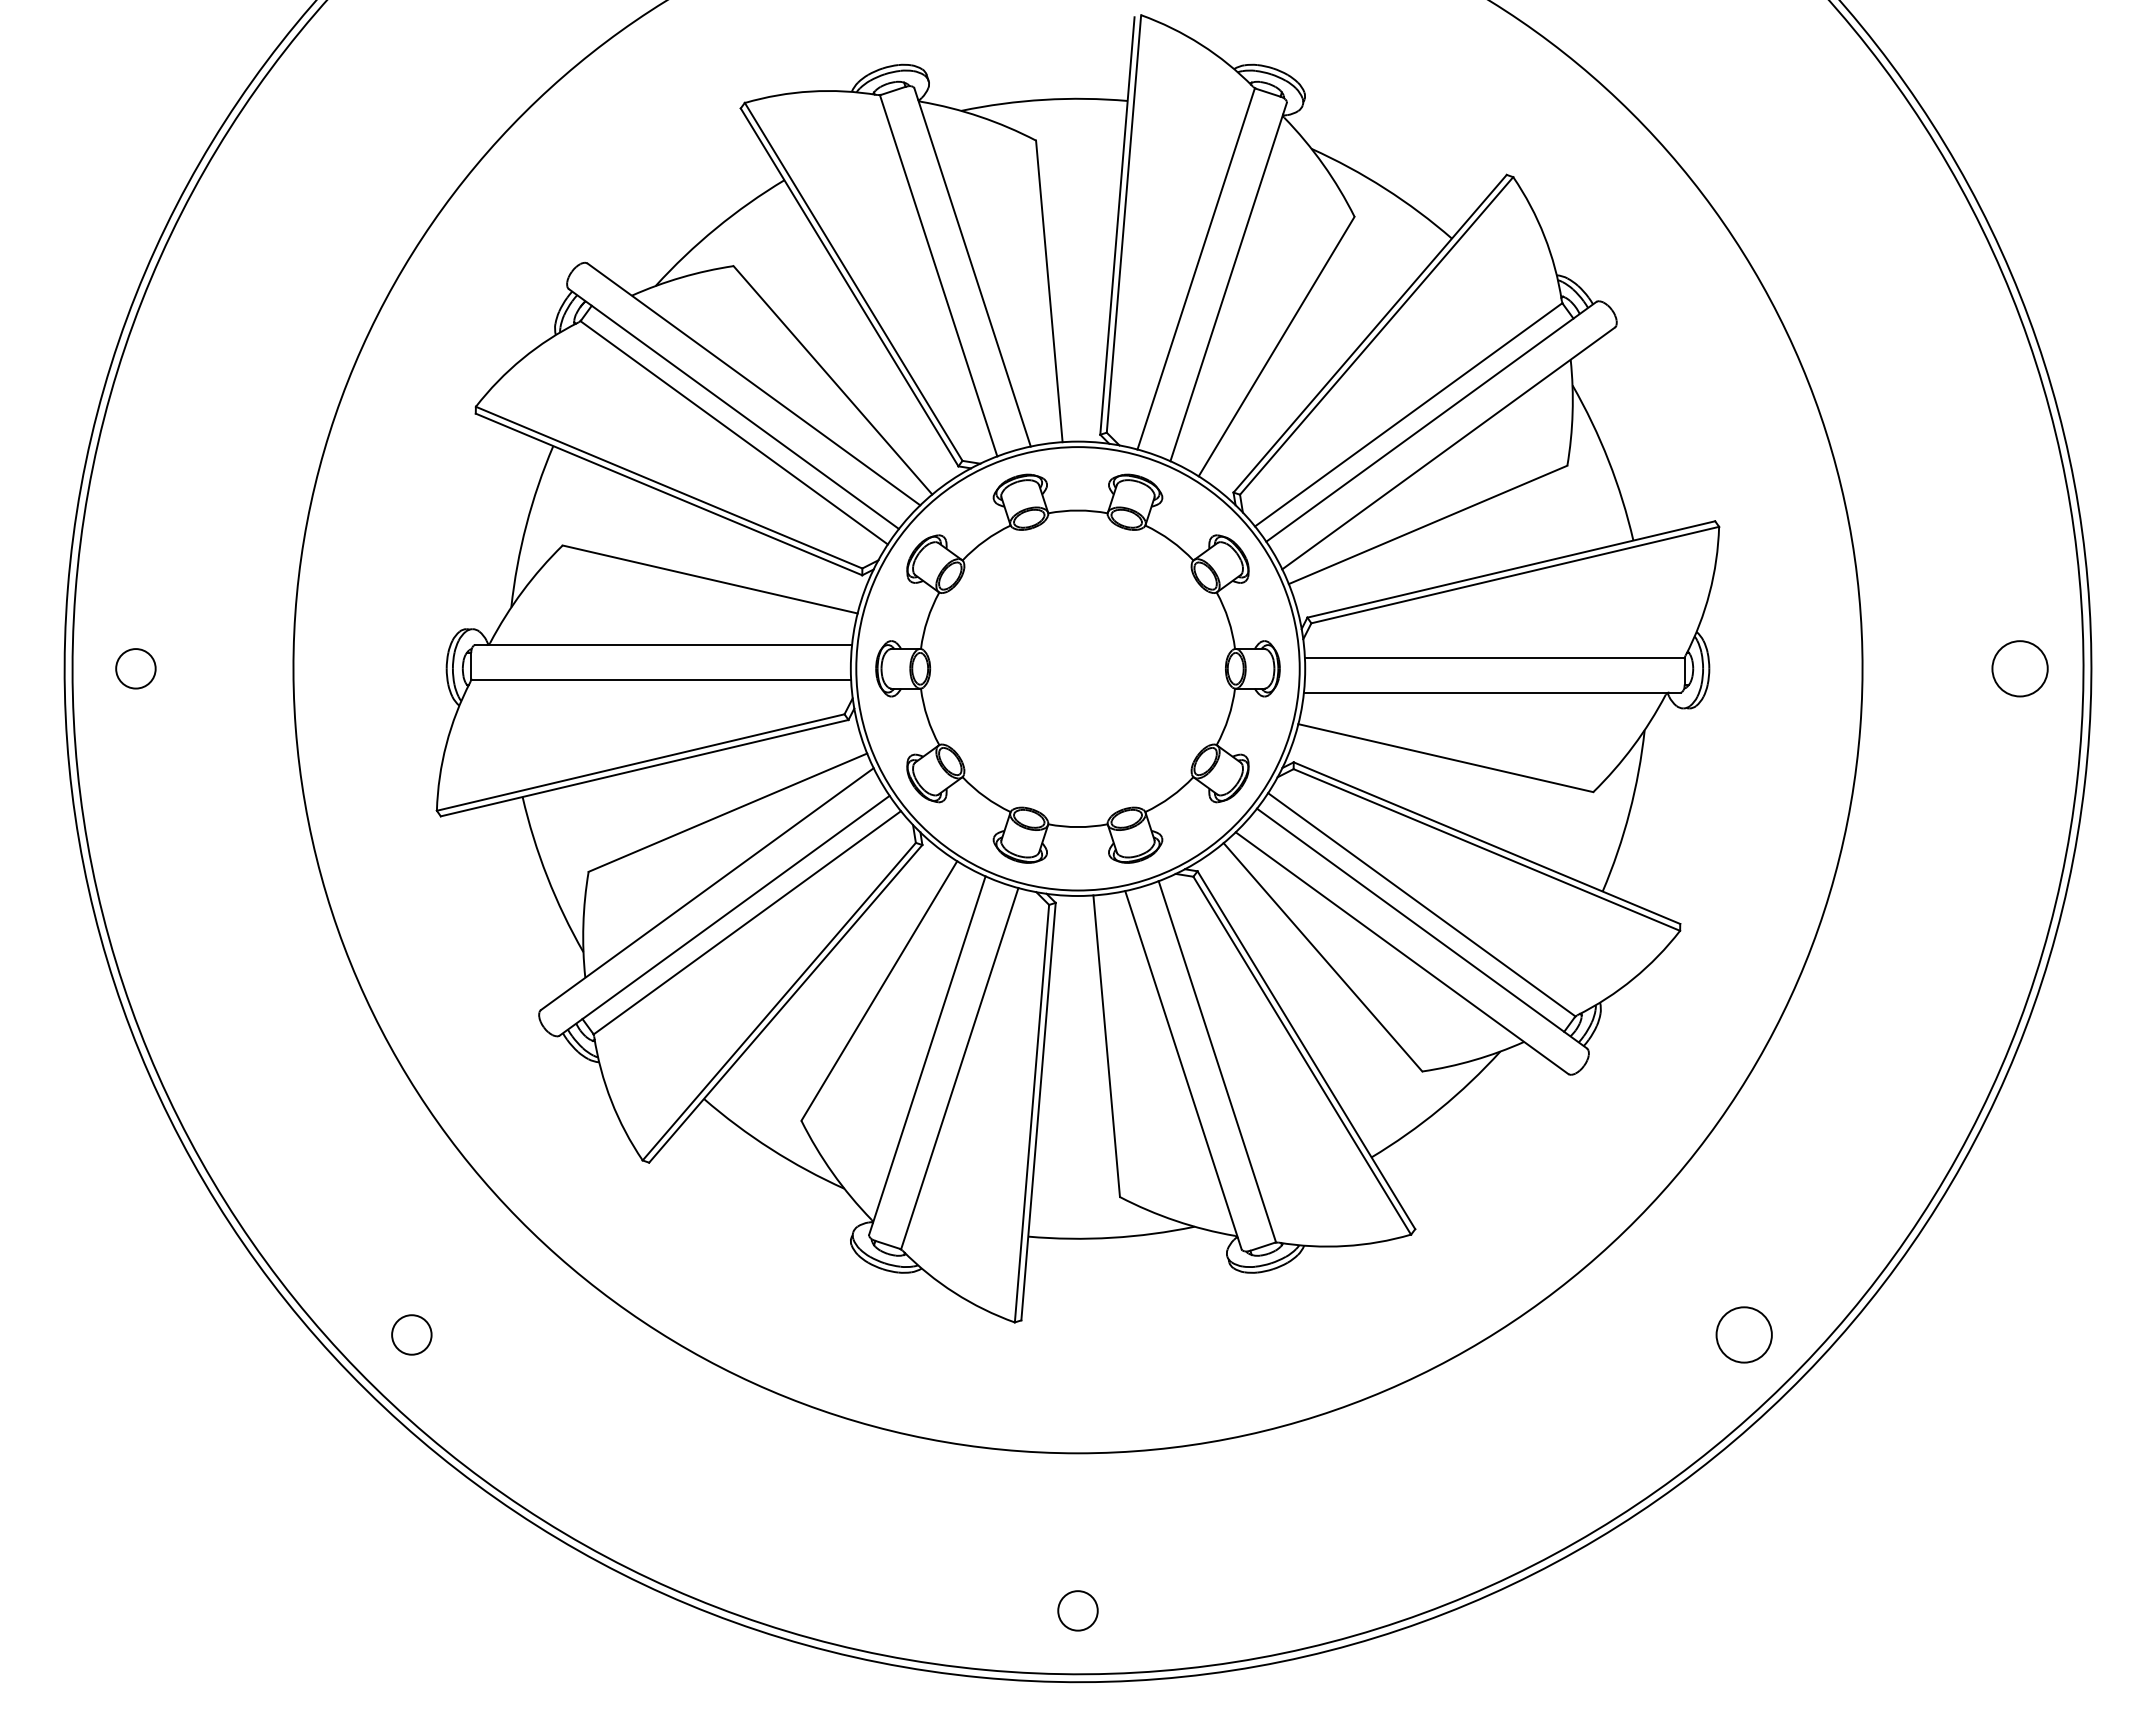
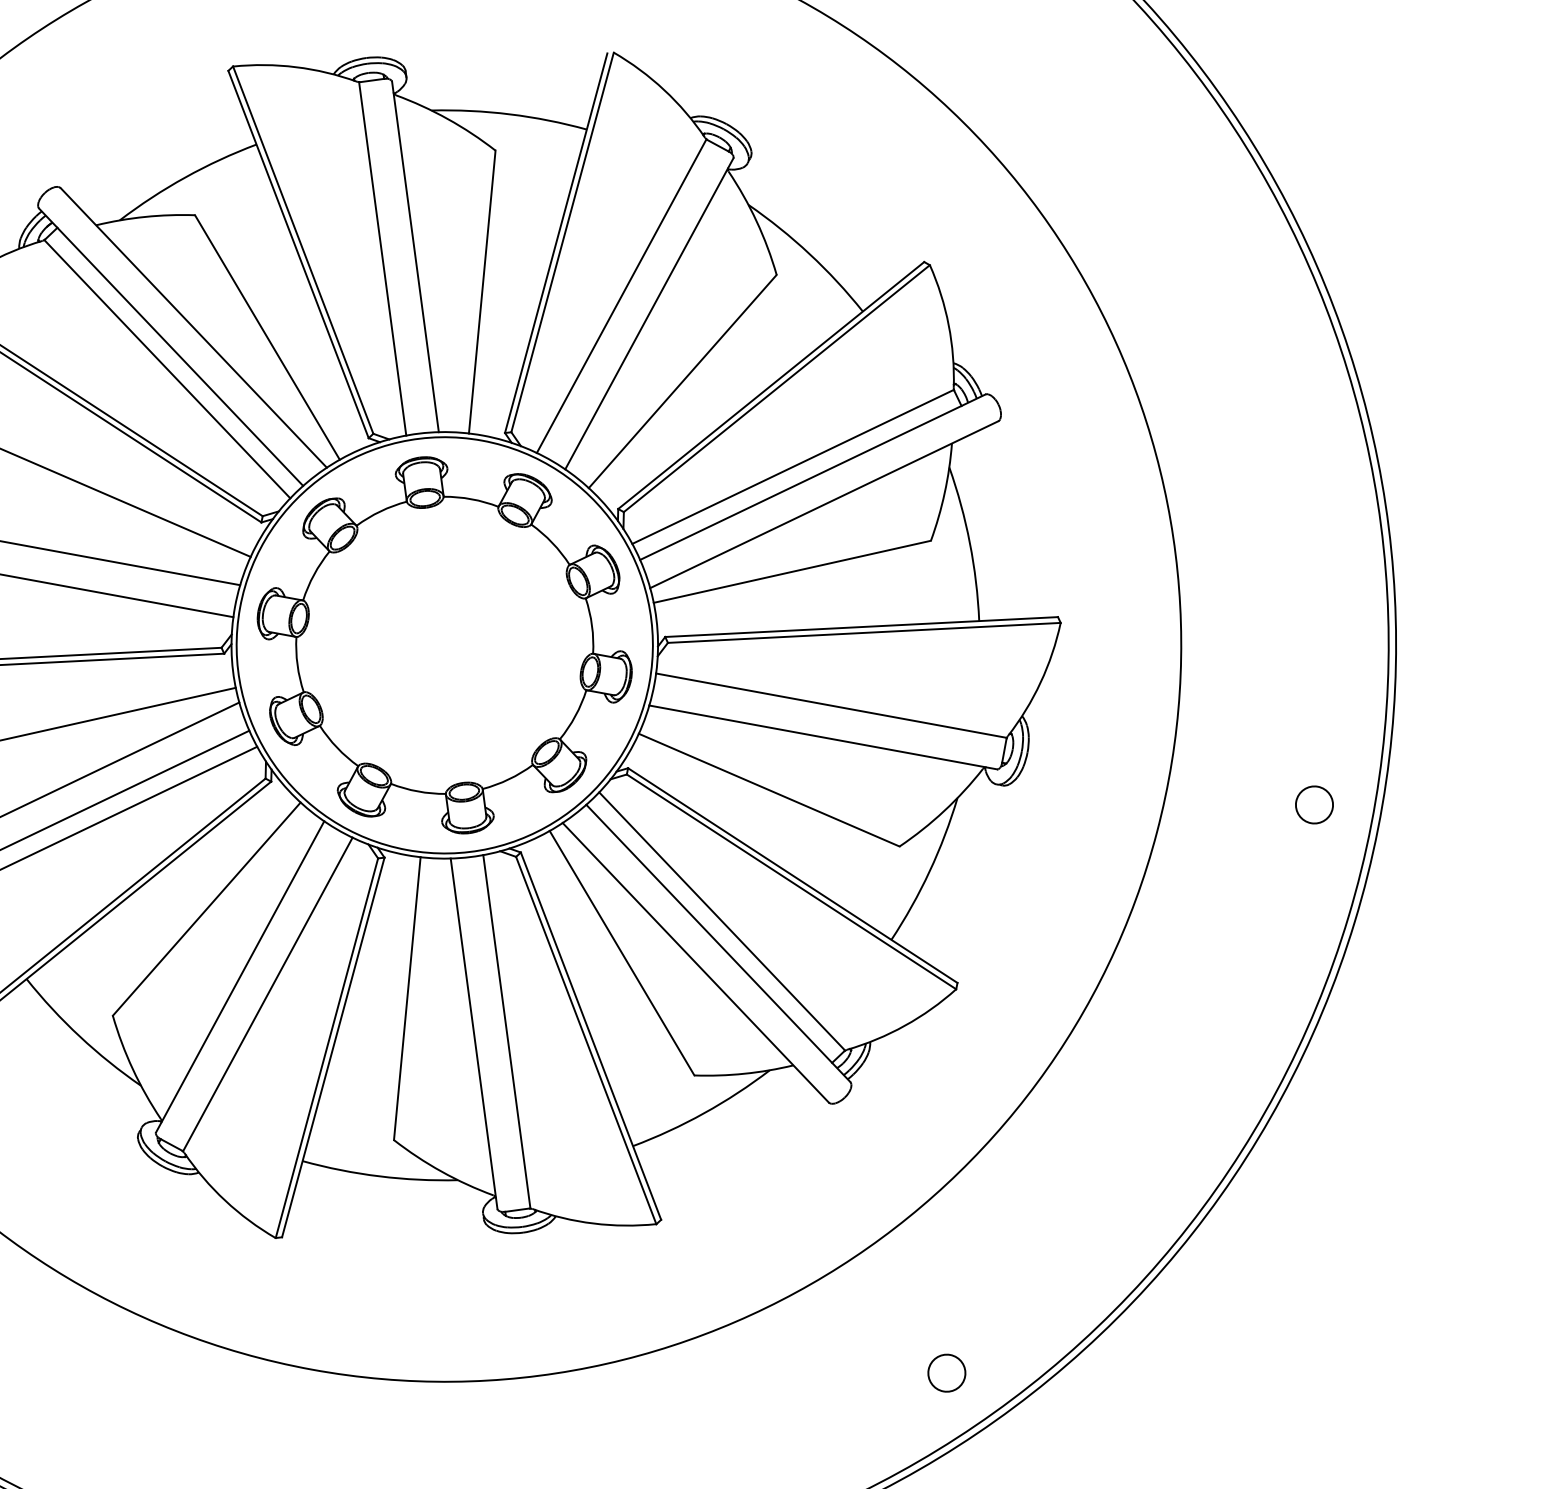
circle: (2019, 668) -> (1313, 804), size x0.71
circle: (1743, 1334) -> (946, 1372), size x0.71

